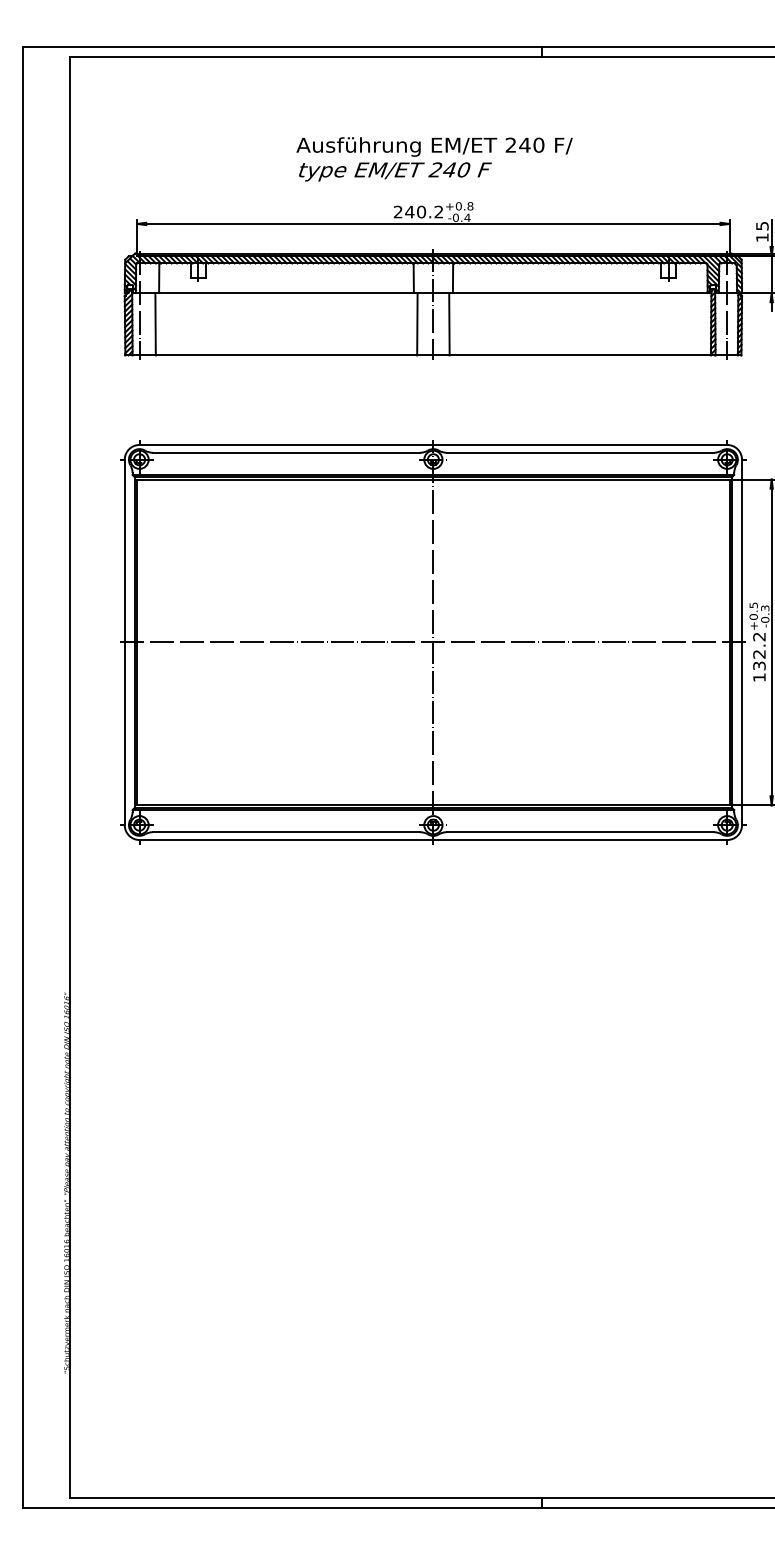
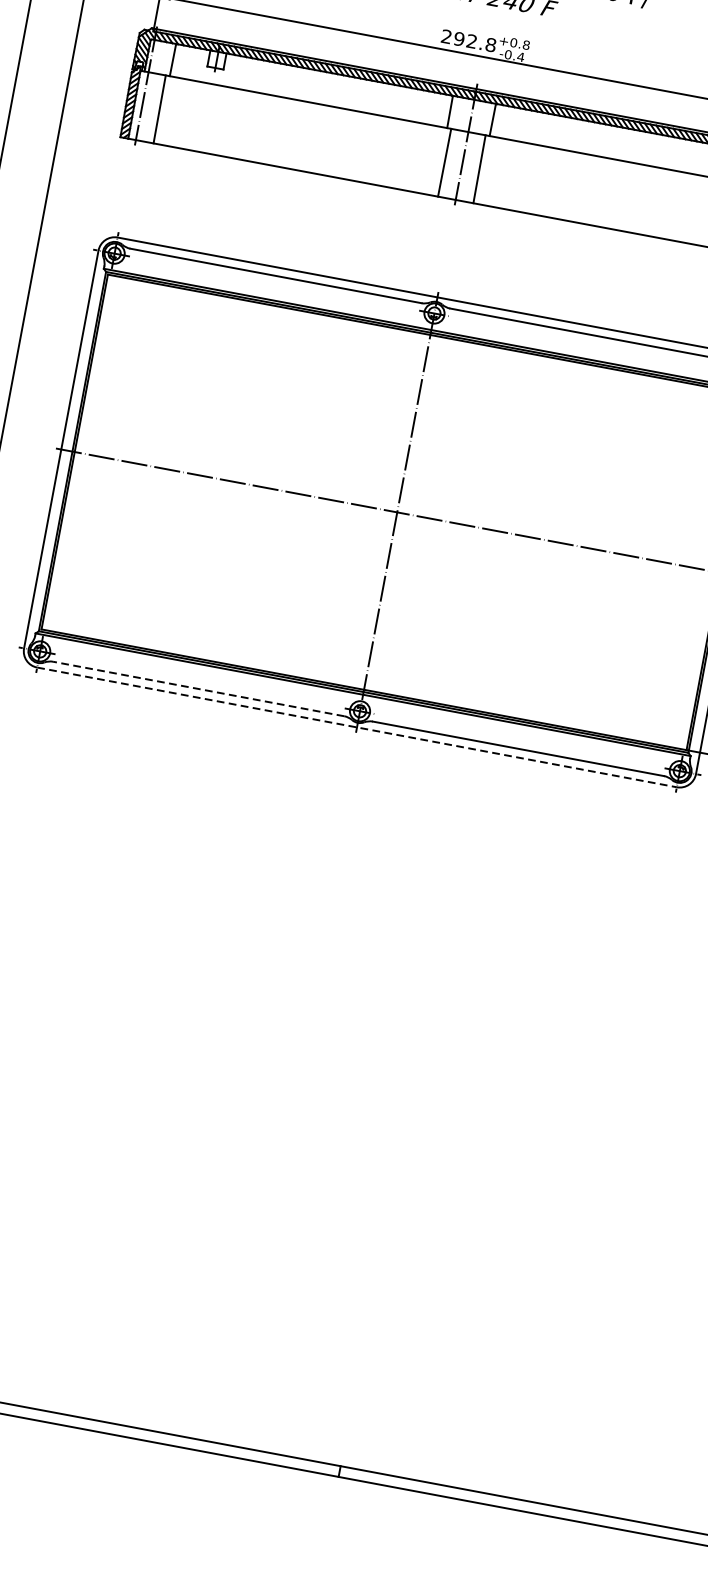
text: (424, 211) -> (475, 41), 240.2 -> 292.8
line: (286, 832) -> (198, 689), solid -> dashed
line: (433, 840) -> (357, 727), solid -> dashed

